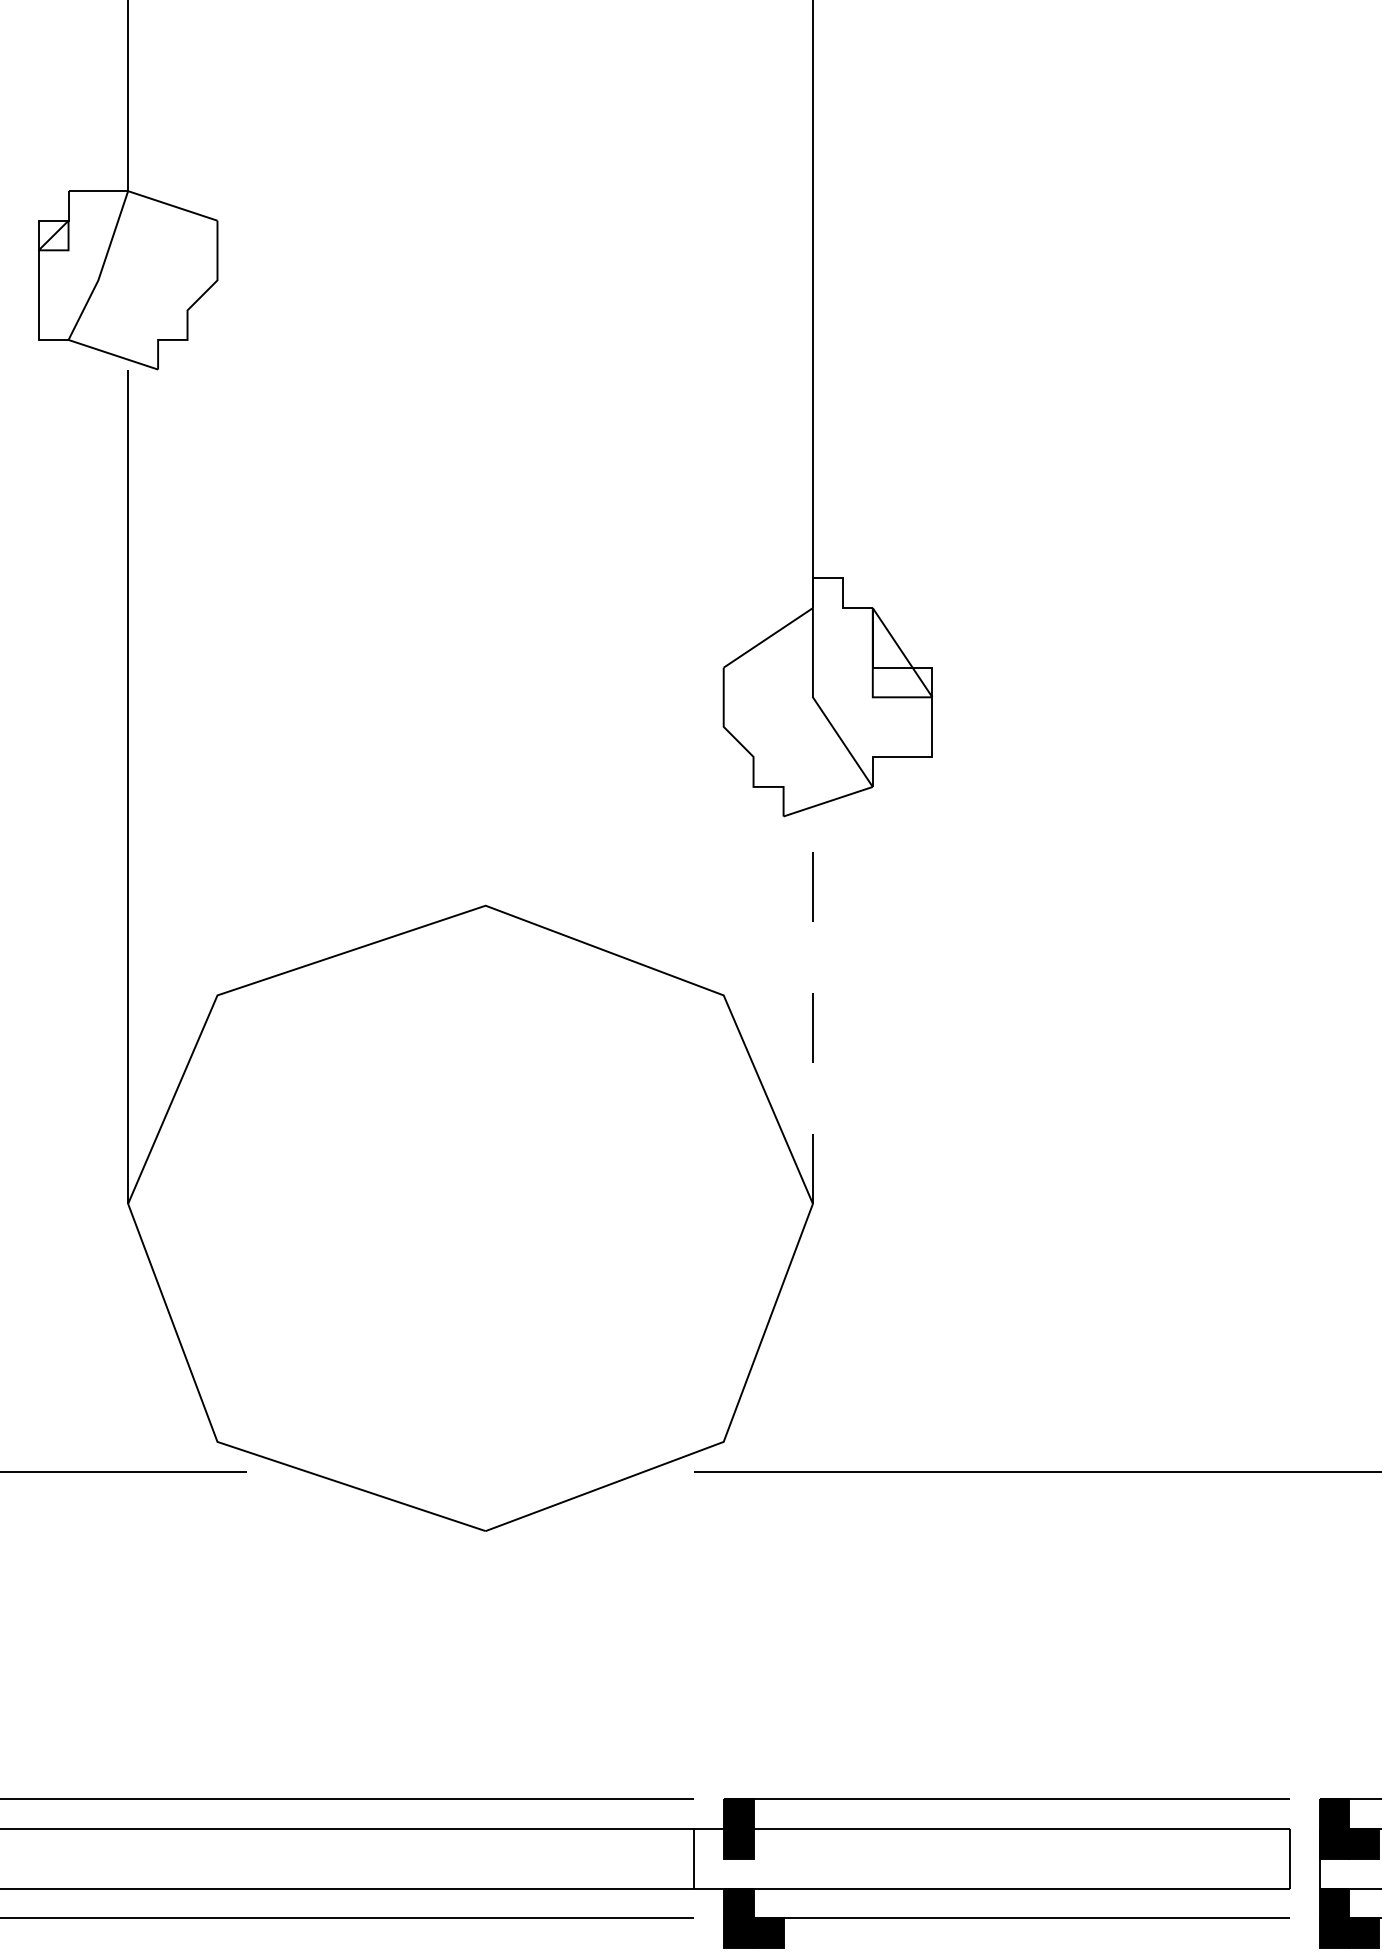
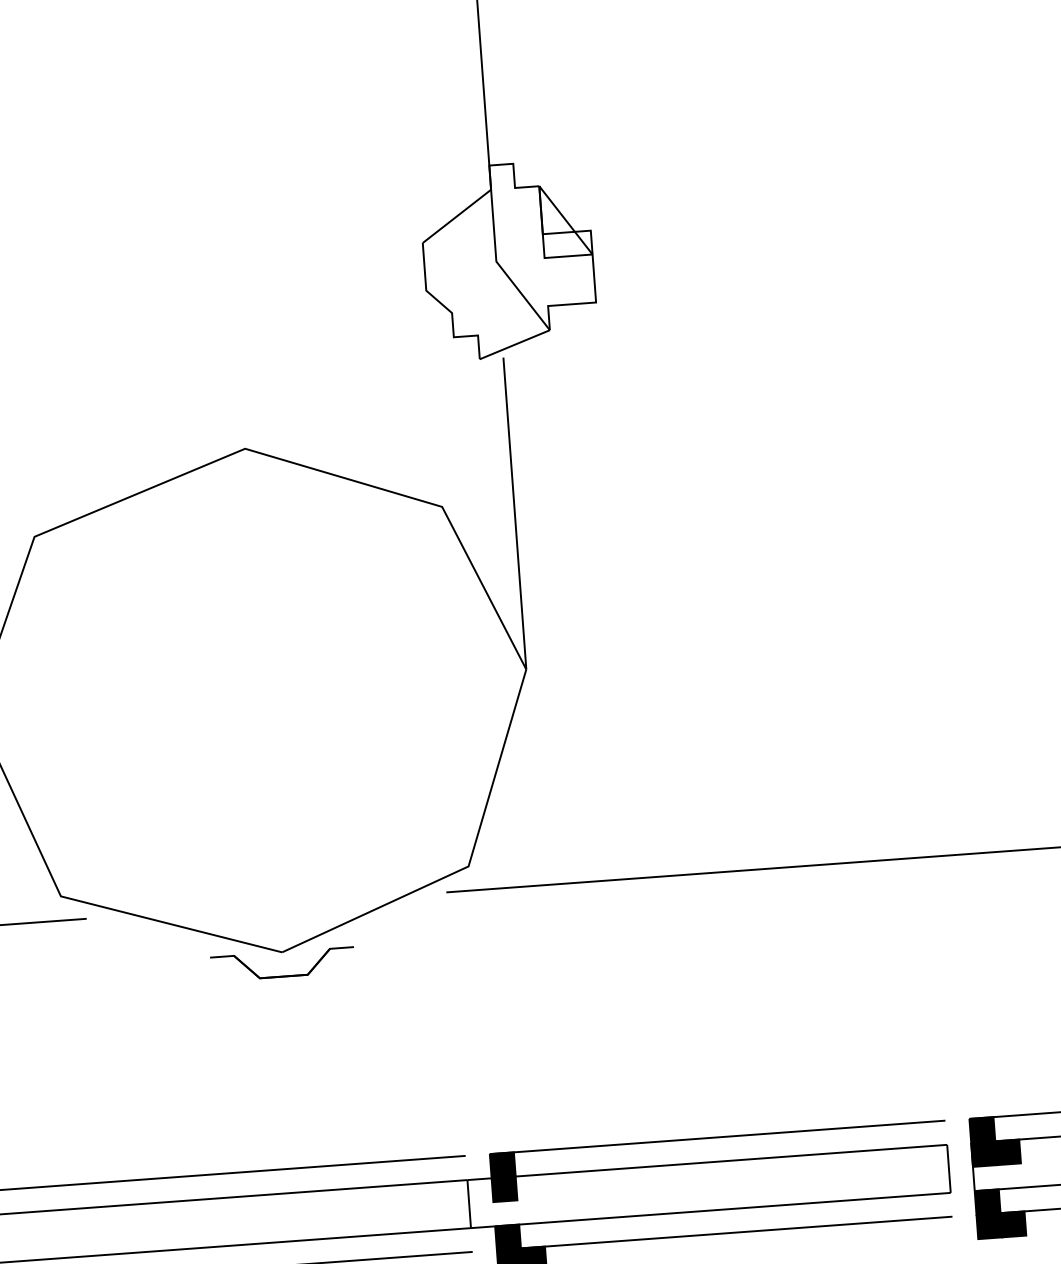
line: (812, 1010) -> (514, 513), dashed -> solid
part: (485, 1560) -> (283, 976), added

